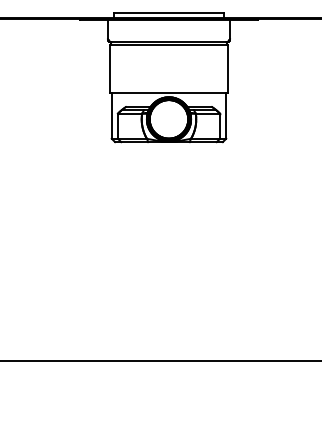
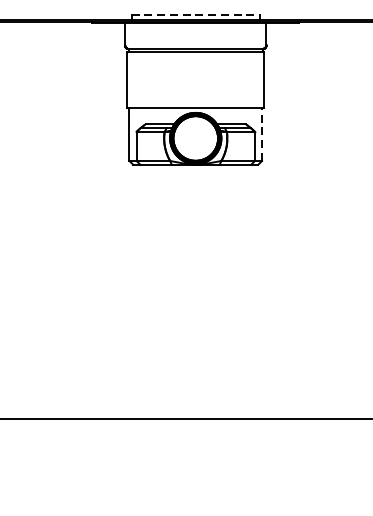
line: (169, 12) -> (196, 14), solid -> dashed
line: (226, 116) -> (262, 135), solid -> dashed

